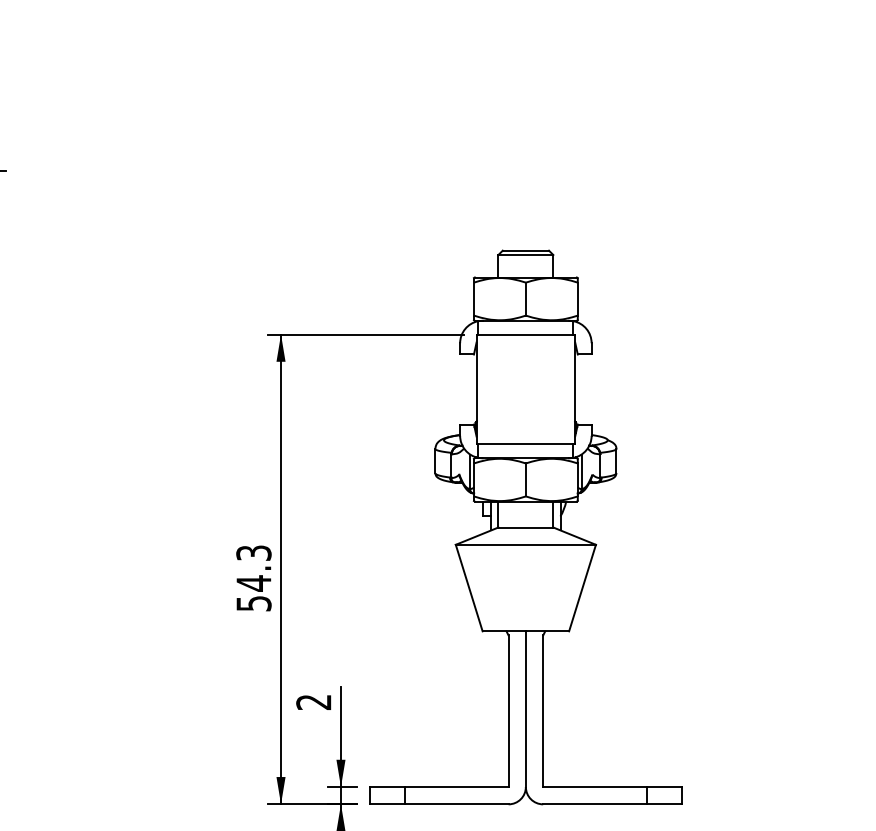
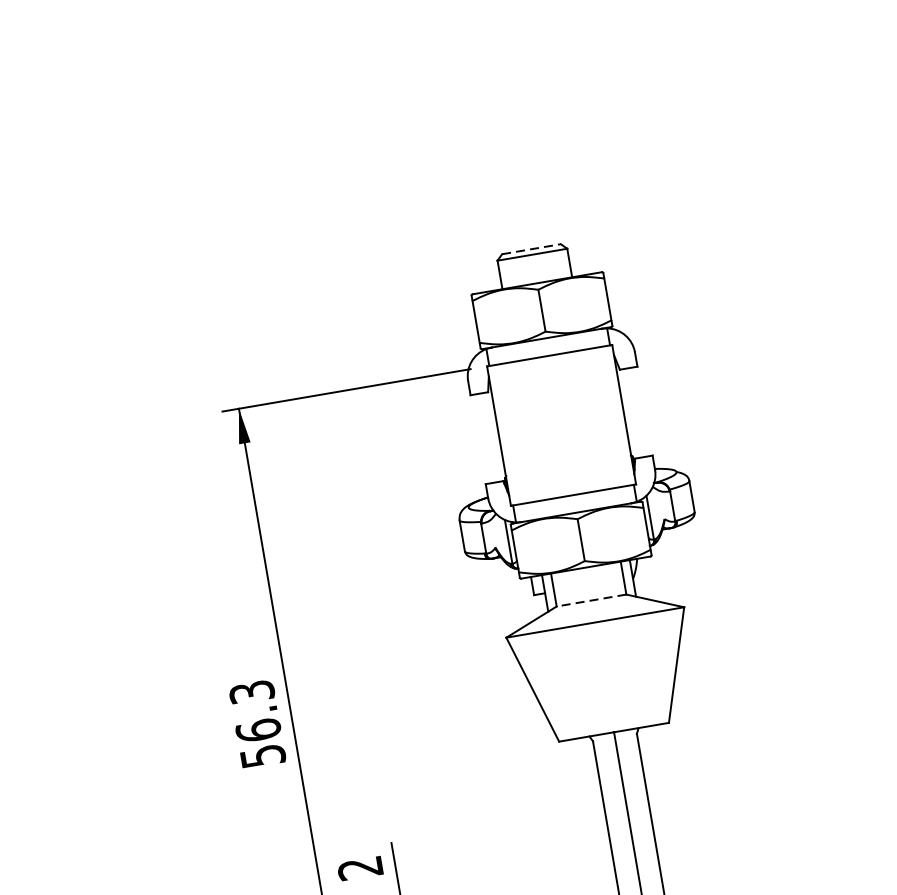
line: (526, 250) -> (532, 248), solid -> dashed
line: (525, 527) -> (591, 600), solid -> dashed
text: (253, 583) -> (258, 730), 54.3 -> 56.3

